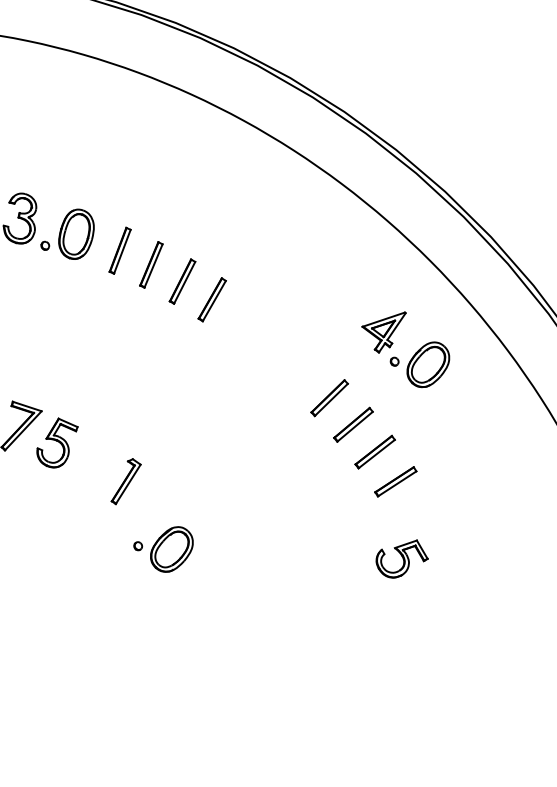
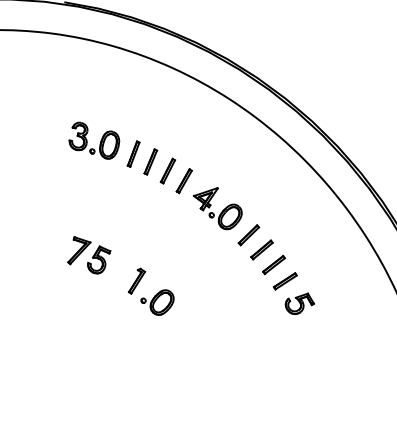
part: (405, 349) -> (217, 208), moved
part: (163, 549) -> (157, 302), moved
part: (401, 558) -> (299, 303), moved

